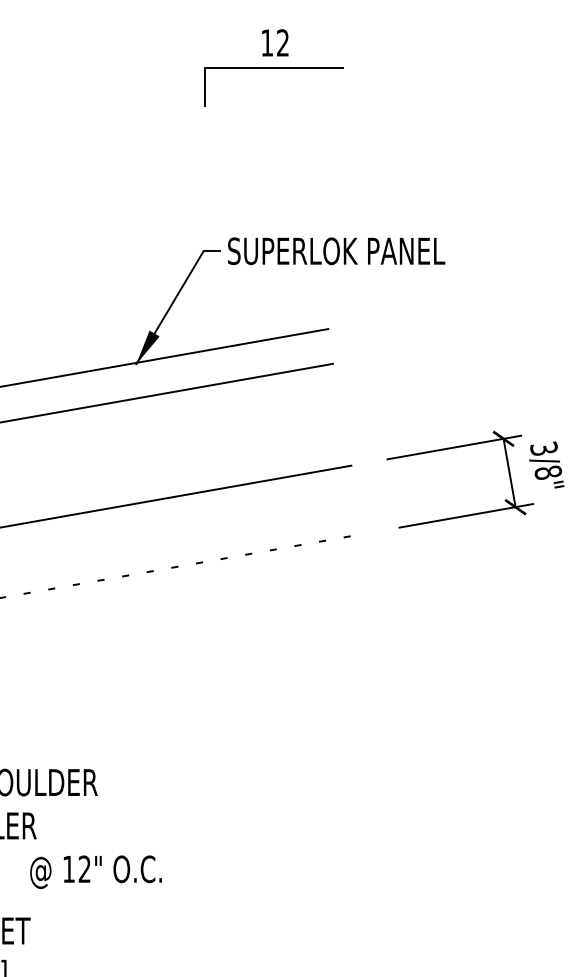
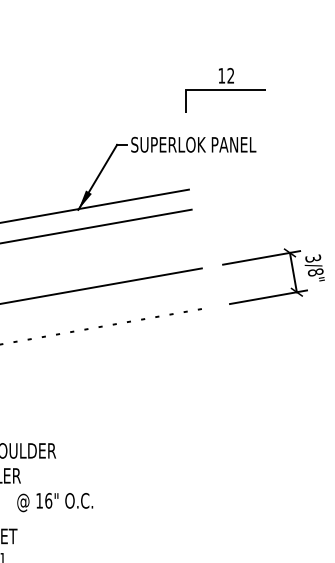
part: (273, 68) -> (225, 90), moved
text: (84, 868) -> (48, 500), 12" -> 16"

